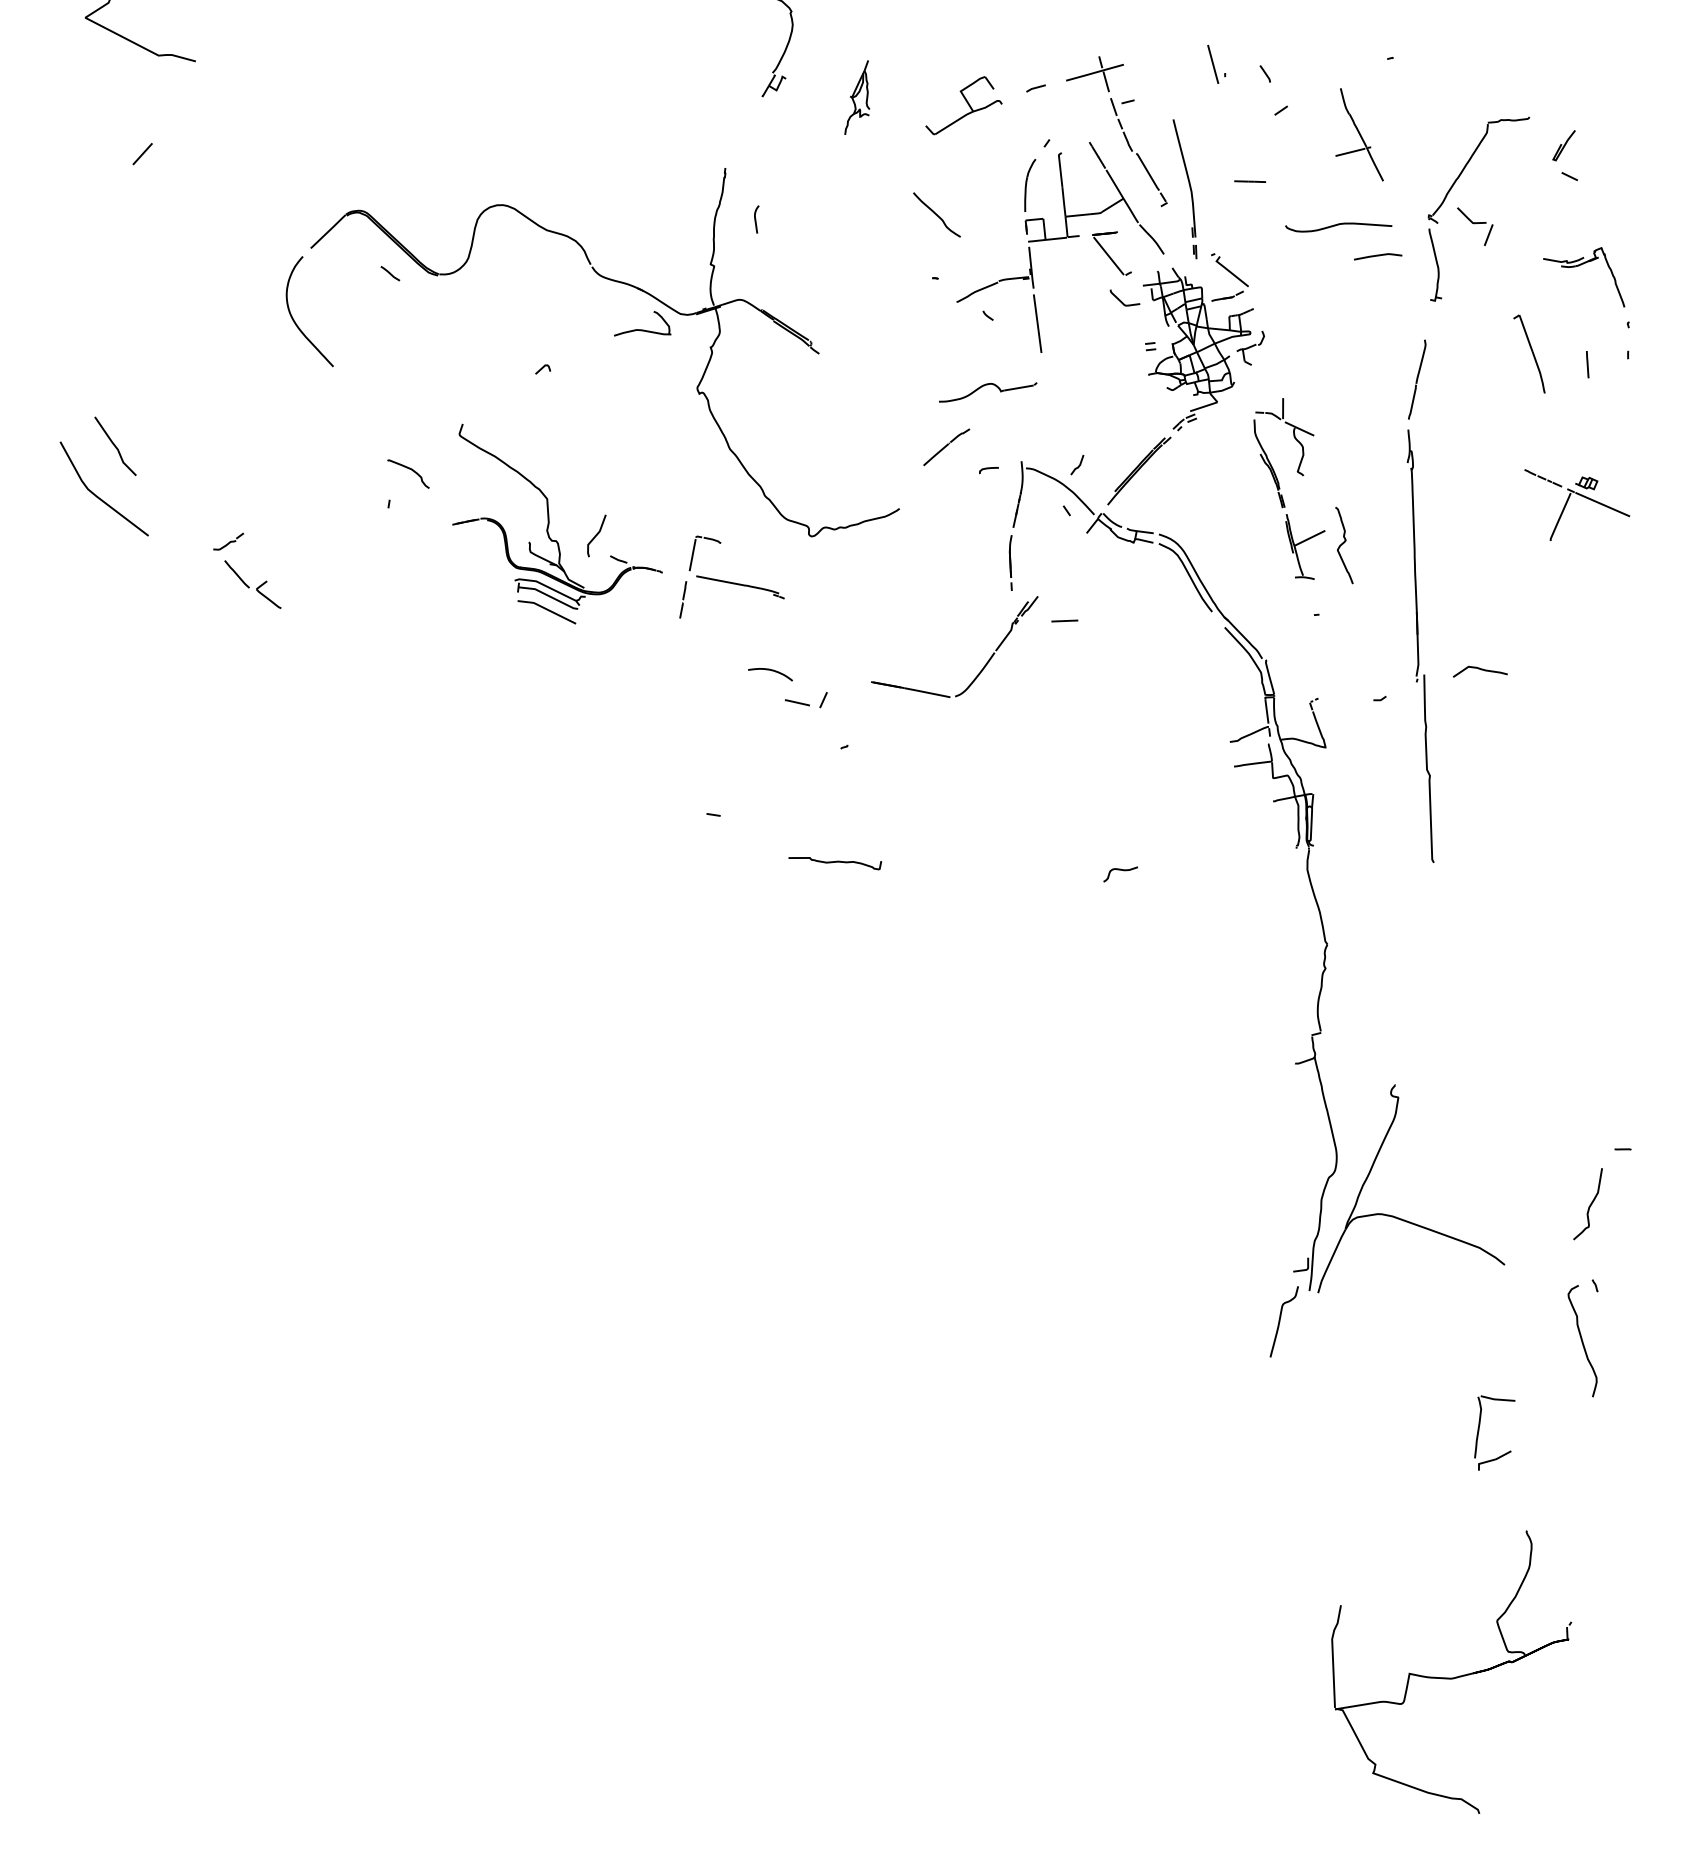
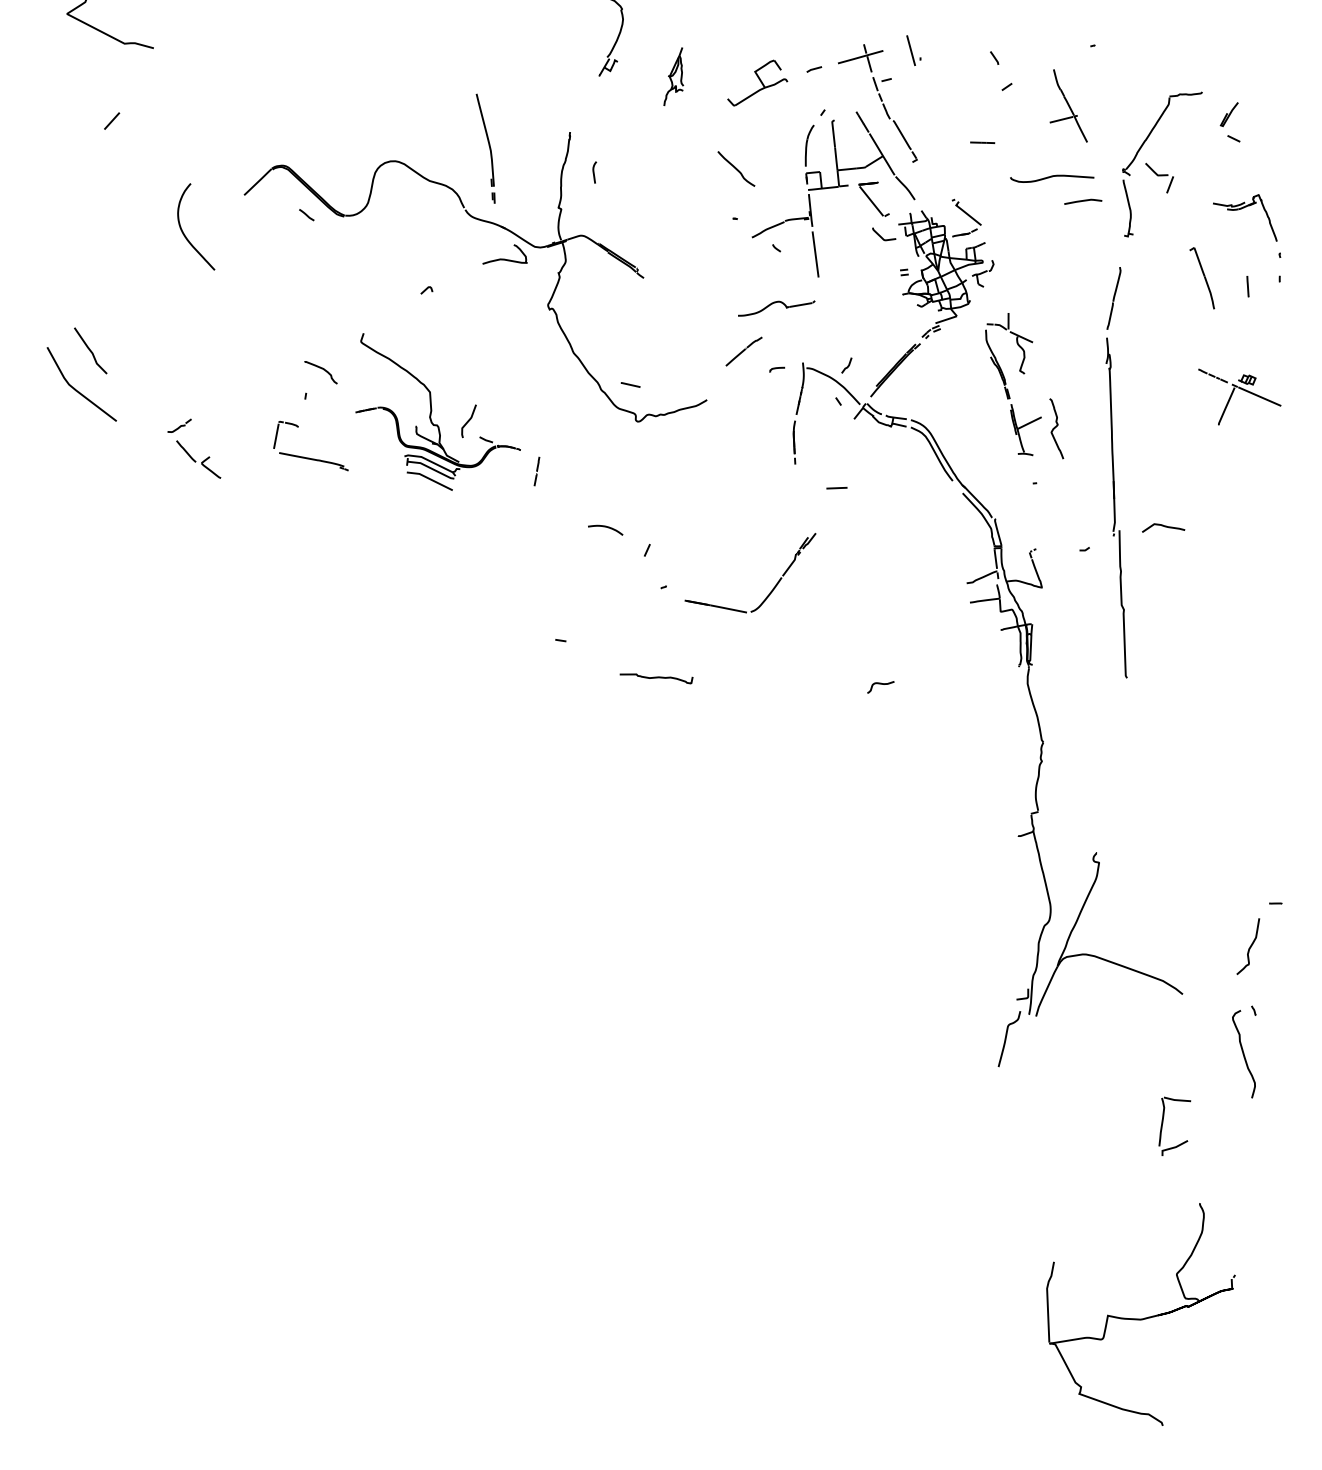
part: (1216, 63) -> (913, 49), moved
part: (1184, 189) -> (485, 148), moved
curve: (294, 319) -> (184, 233), moved
part: (735, 582) -> (310, 457), moved
part: (983, 666) -> (773, 588), moved
line: (797, 702) -> (630, 384), moved

